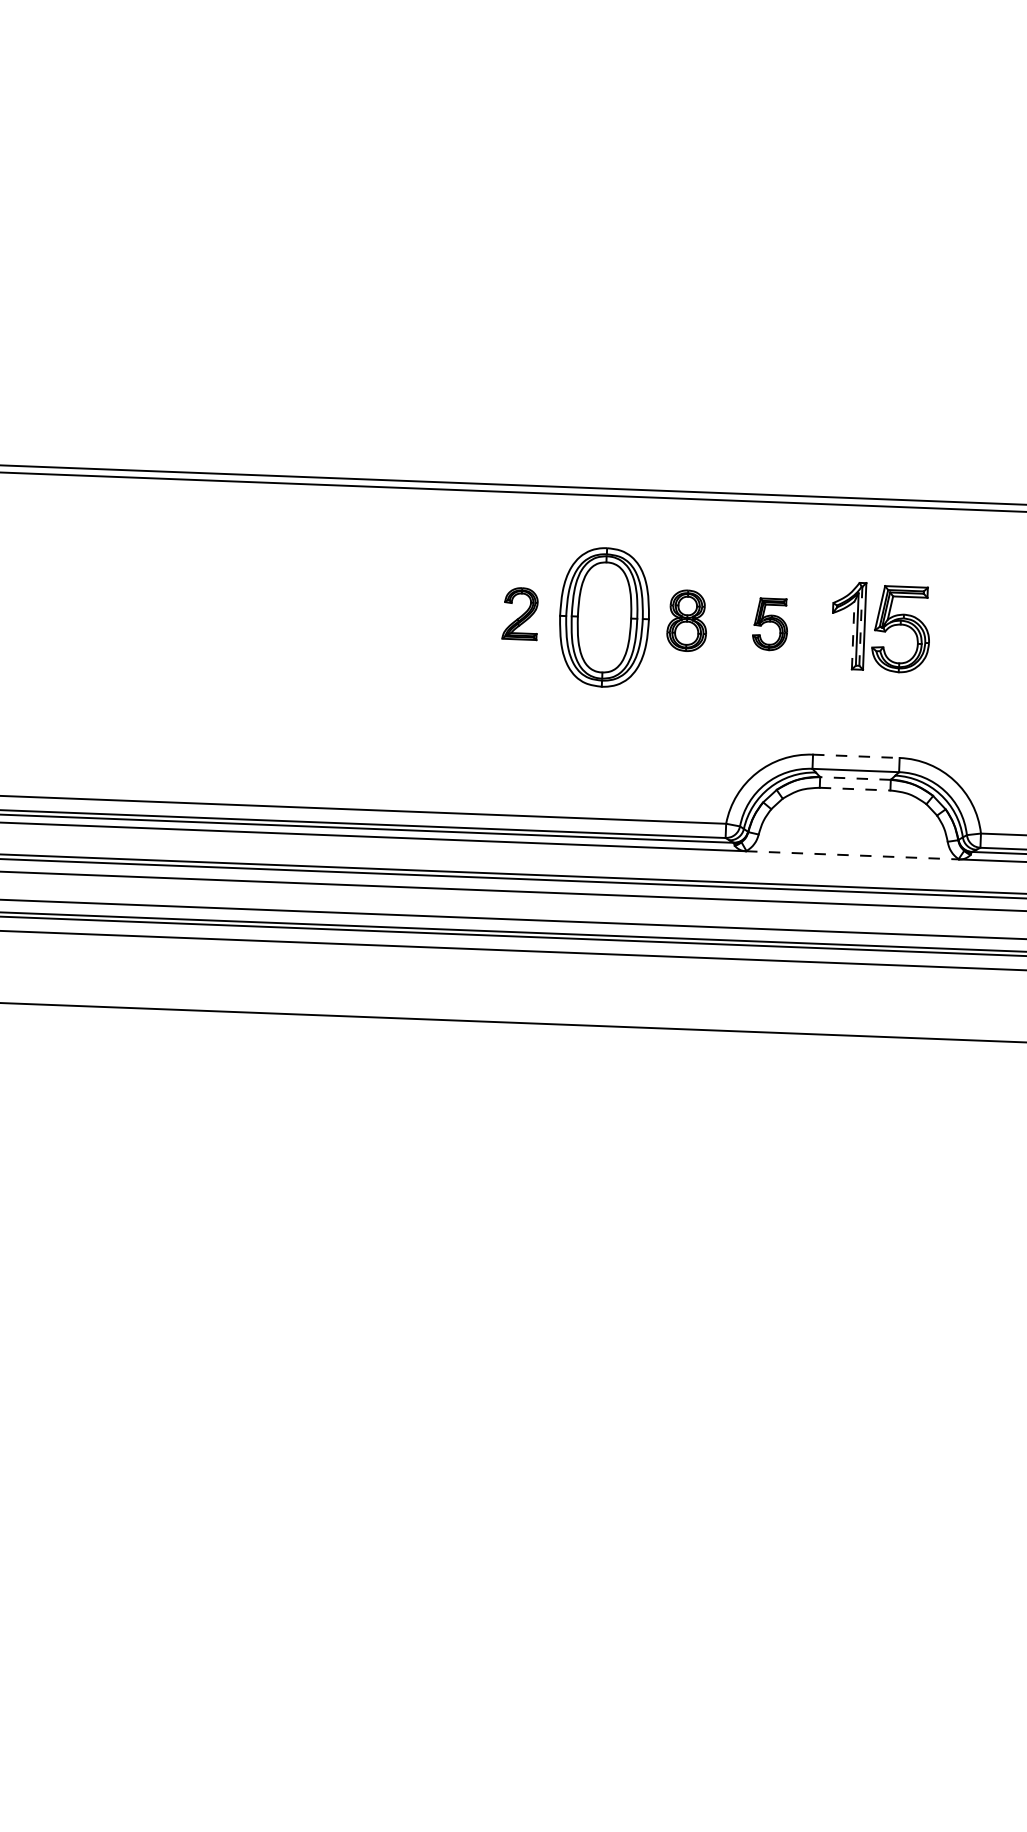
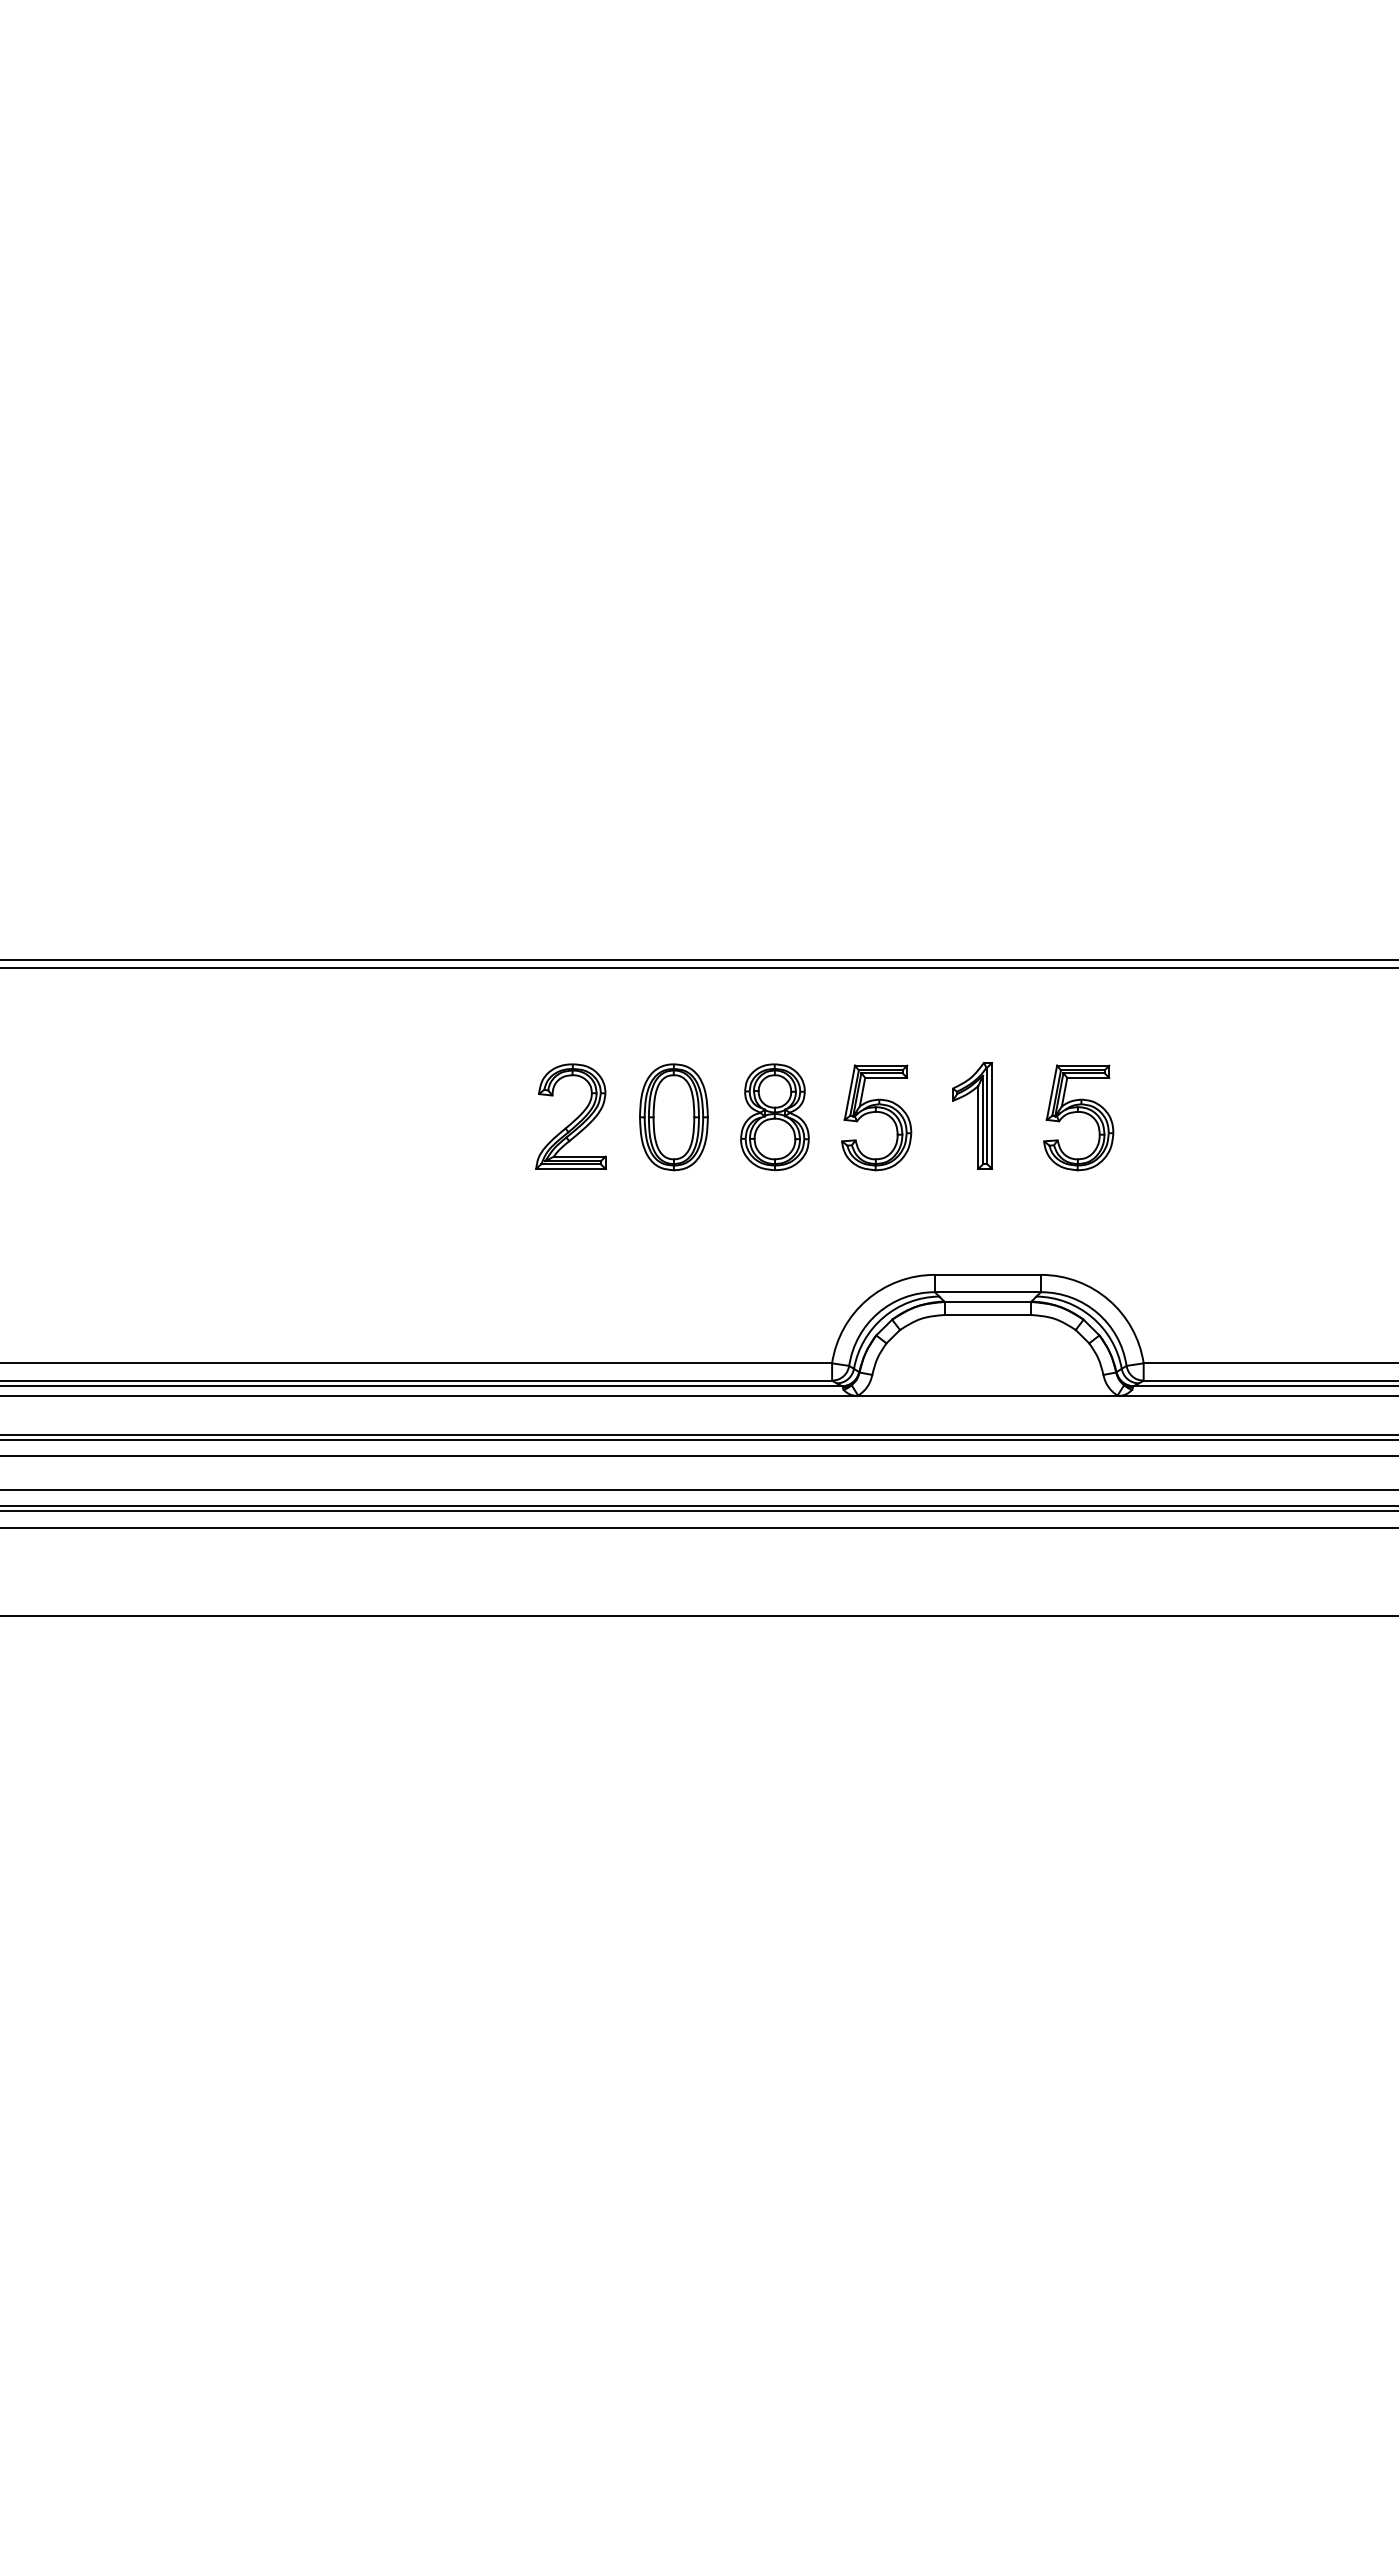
part: (519, 613) -> (570, 1116), size x1.67
part: (604, 617) -> (673, 1117), size x0.62
part: (686, 620) -> (774, 1117), size x1.43
part: (770, 624) -> (876, 1117), size x1.67
line: (861, 626) -> (987, 1116), dashed -> solid
part: (901, 629) -> (1078, 1117), moved
line: (853, 634) -> (978, 1126), dashed -> solid
line: (856, 756) -> (987, 1274), dashed -> solid
line: (855, 778) -> (987, 1302), dashed -> solid
line: (855, 789) -> (988, 1315), dashed -> solid
line: (853, 854) -> (988, 1395), dashed -> solid

